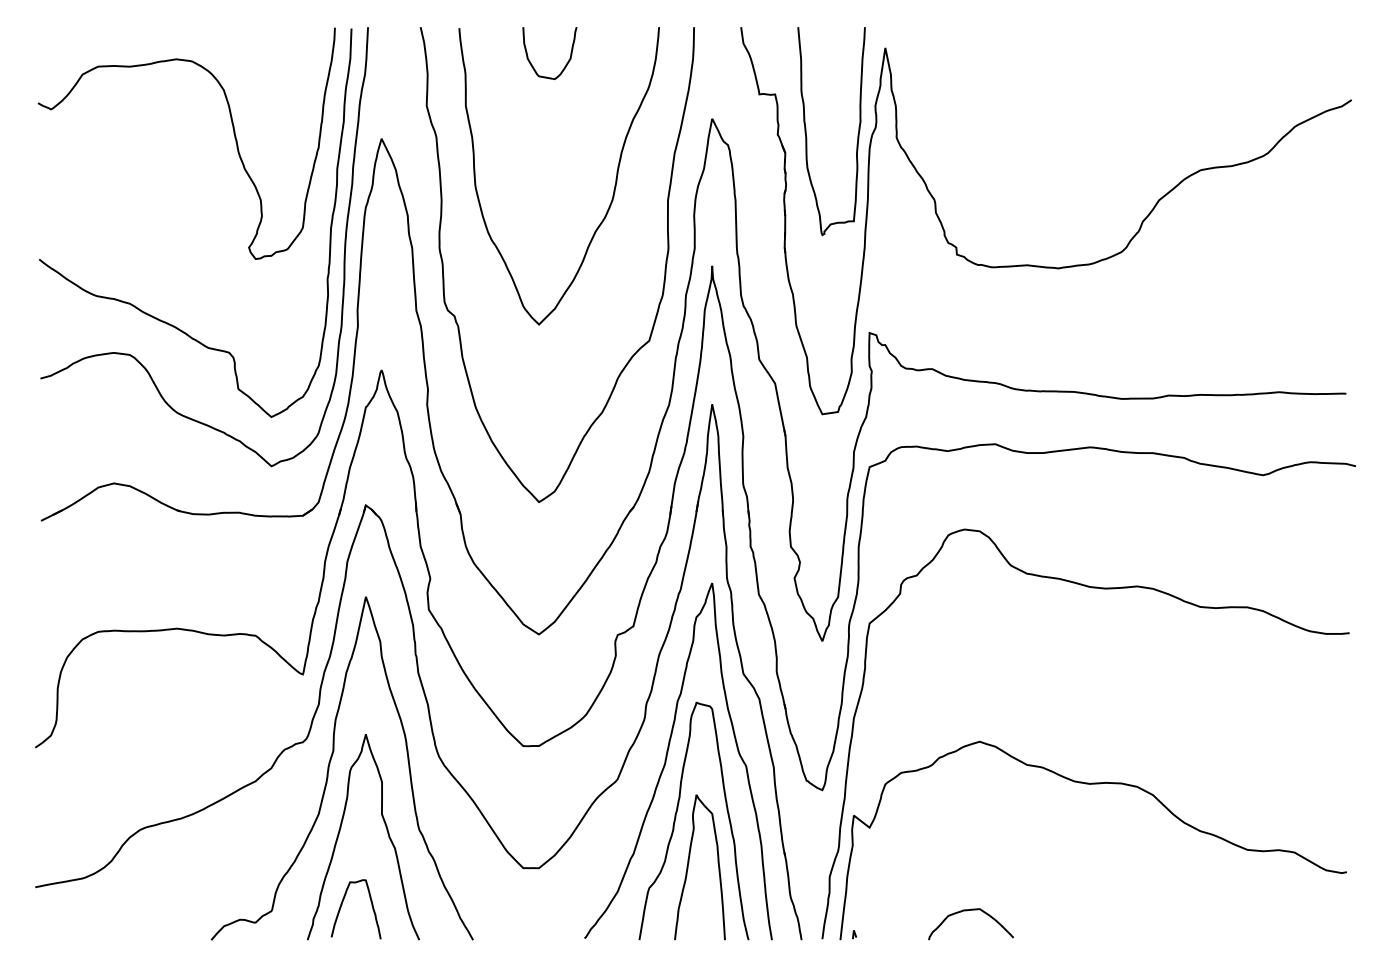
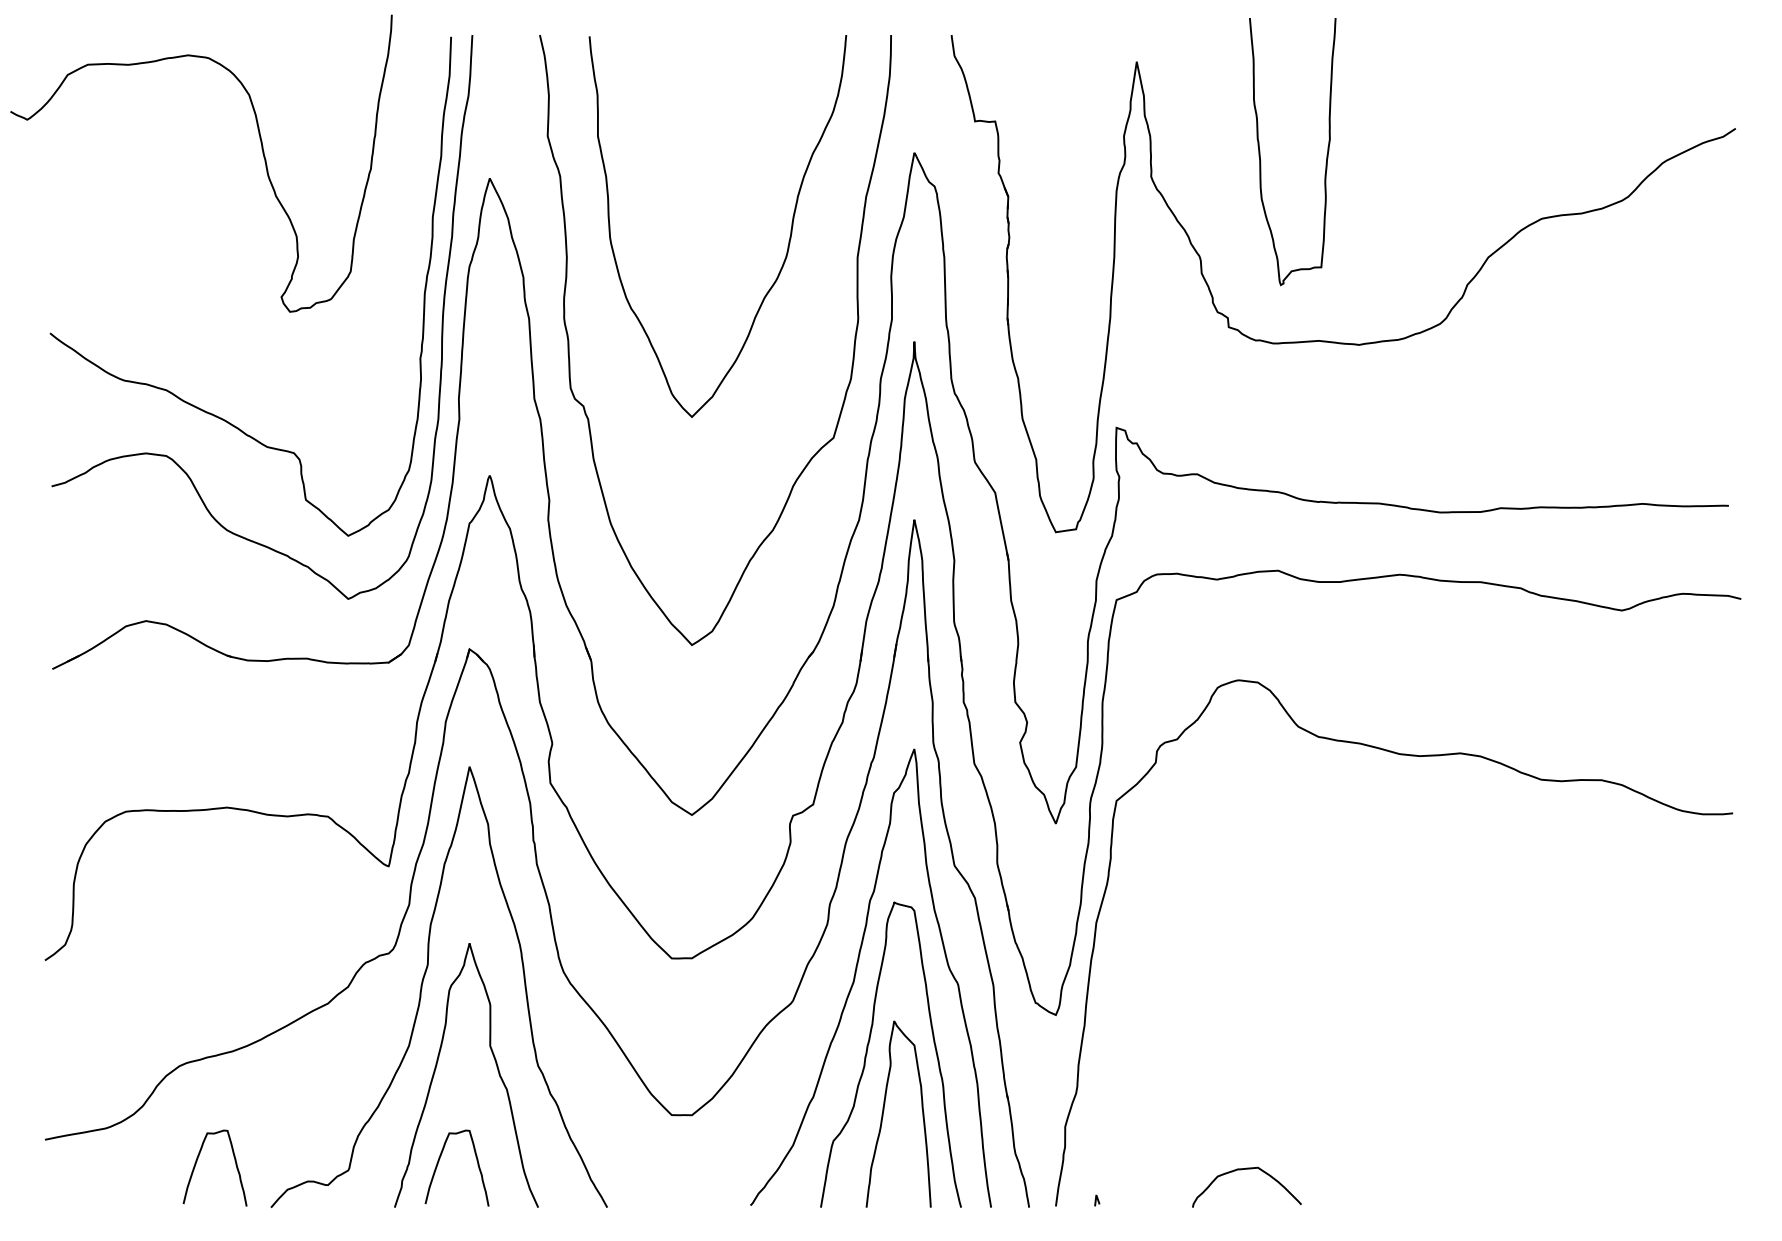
curve: (567, 61) -> (728, 79), removed
curve: (806, 131) -> (1260, 152), moved
curve: (233, 132) -> (261, 149), moved
curve: (1093, 784) -> (1403, 1007), removed
curve: (154, 904) -> (197, 1161), added

